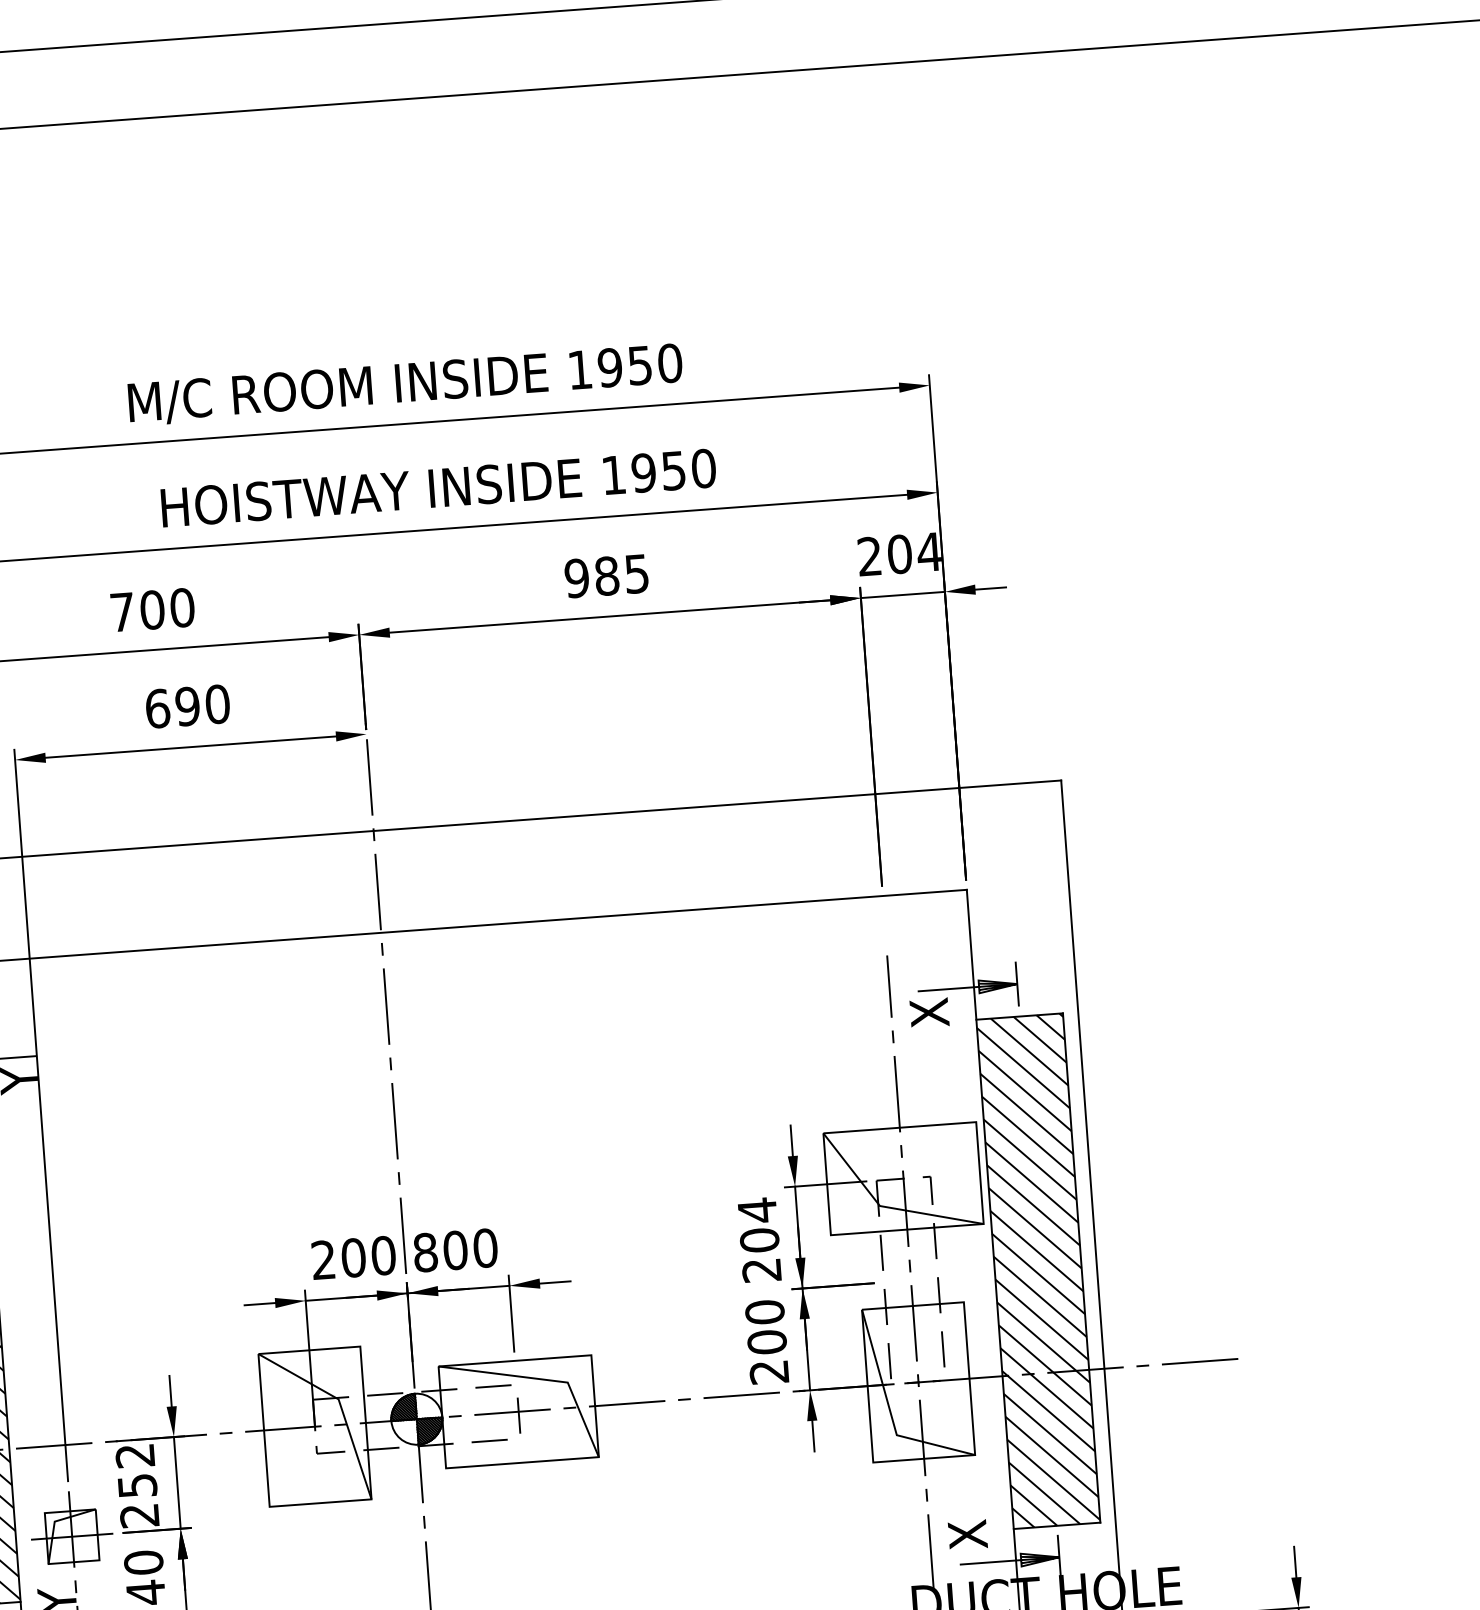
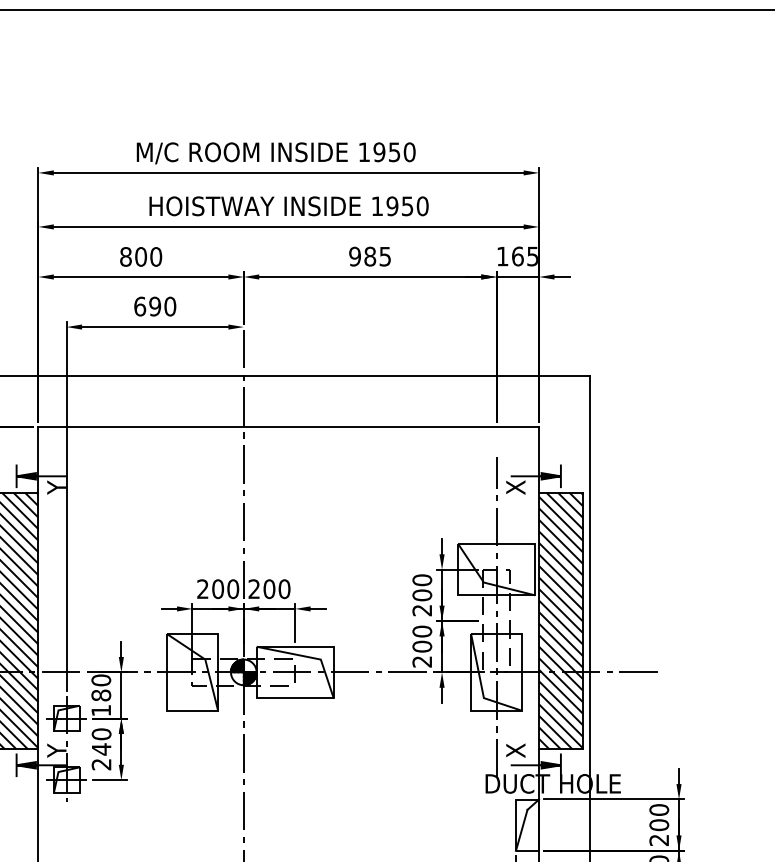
text: (899, 554) -> (517, 256), 204 -> 165
text: (121, 611) -> (125, 256), 700 -> 800
text: (757, 1210) -> (422, 580), 204 -> 200
text: (425, 1253) -> (254, 589), 800 -> 200
text: (137, 1485) -> (101, 695), 252 -> 180

